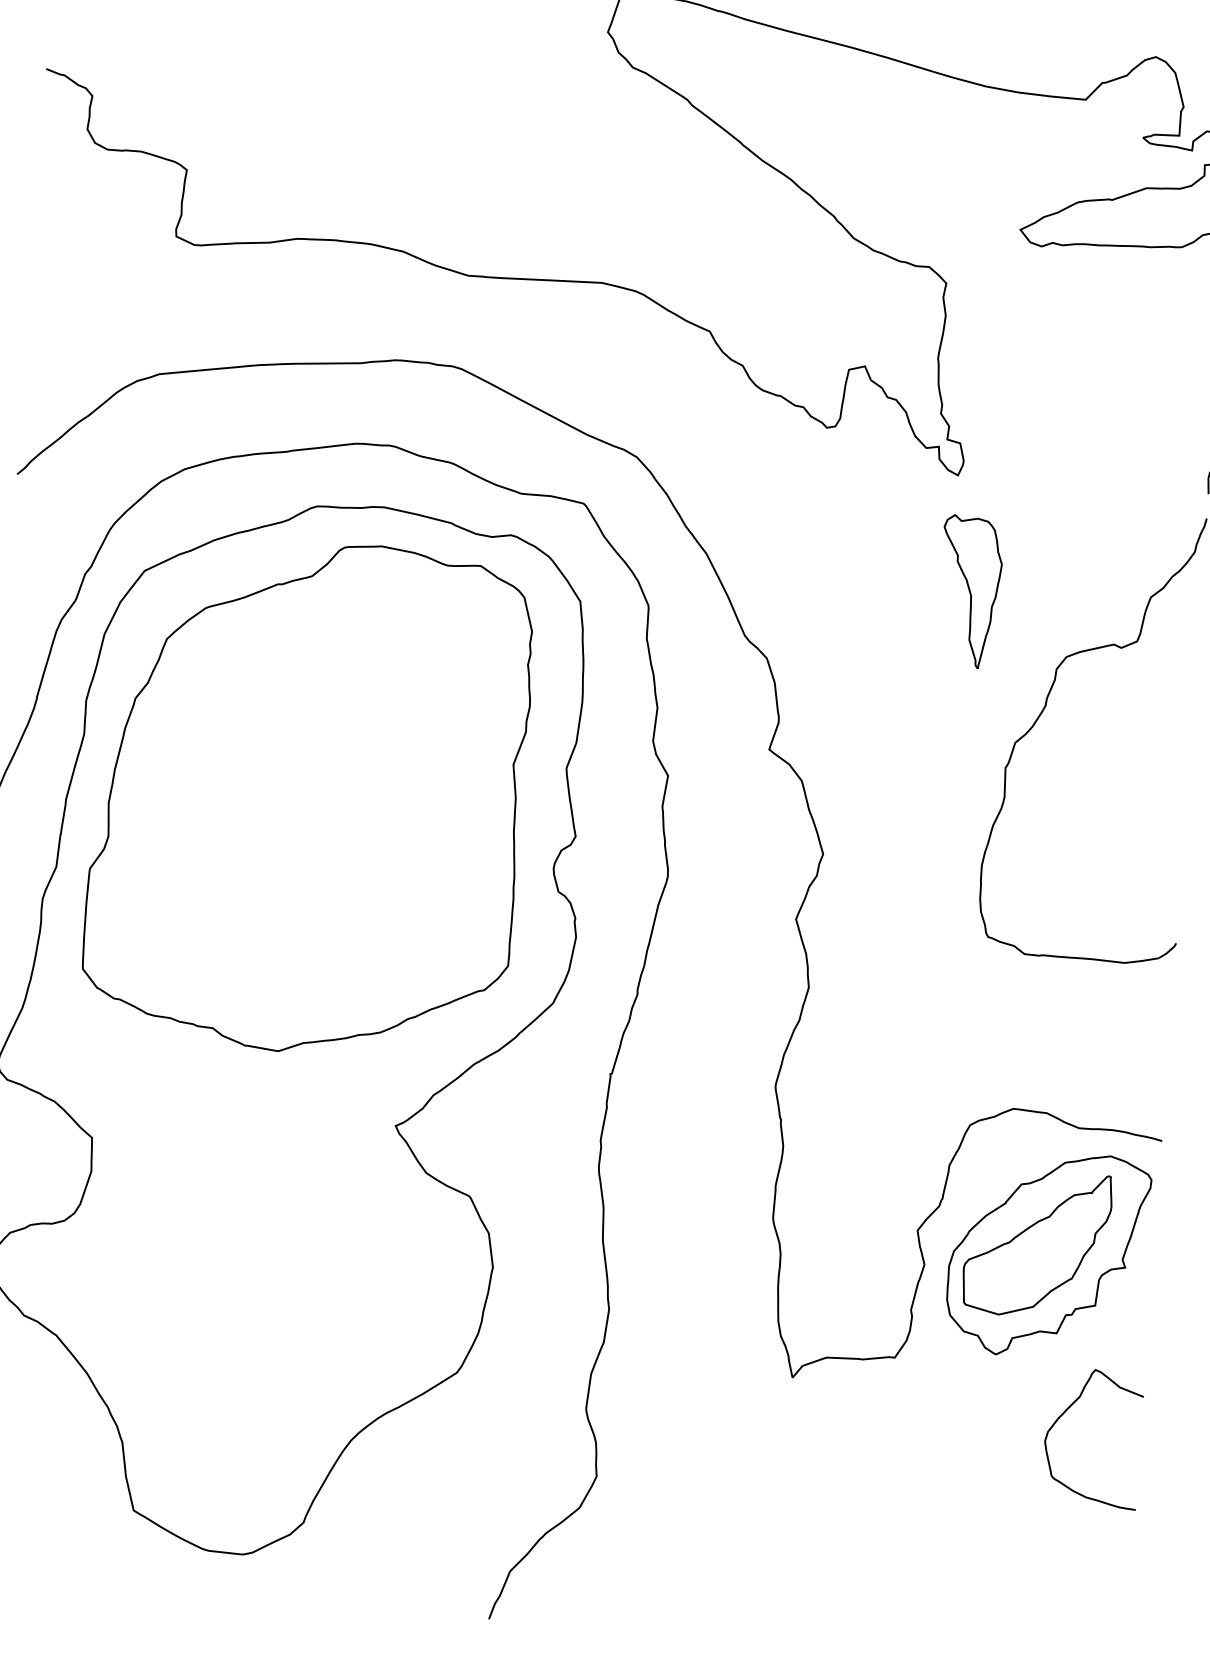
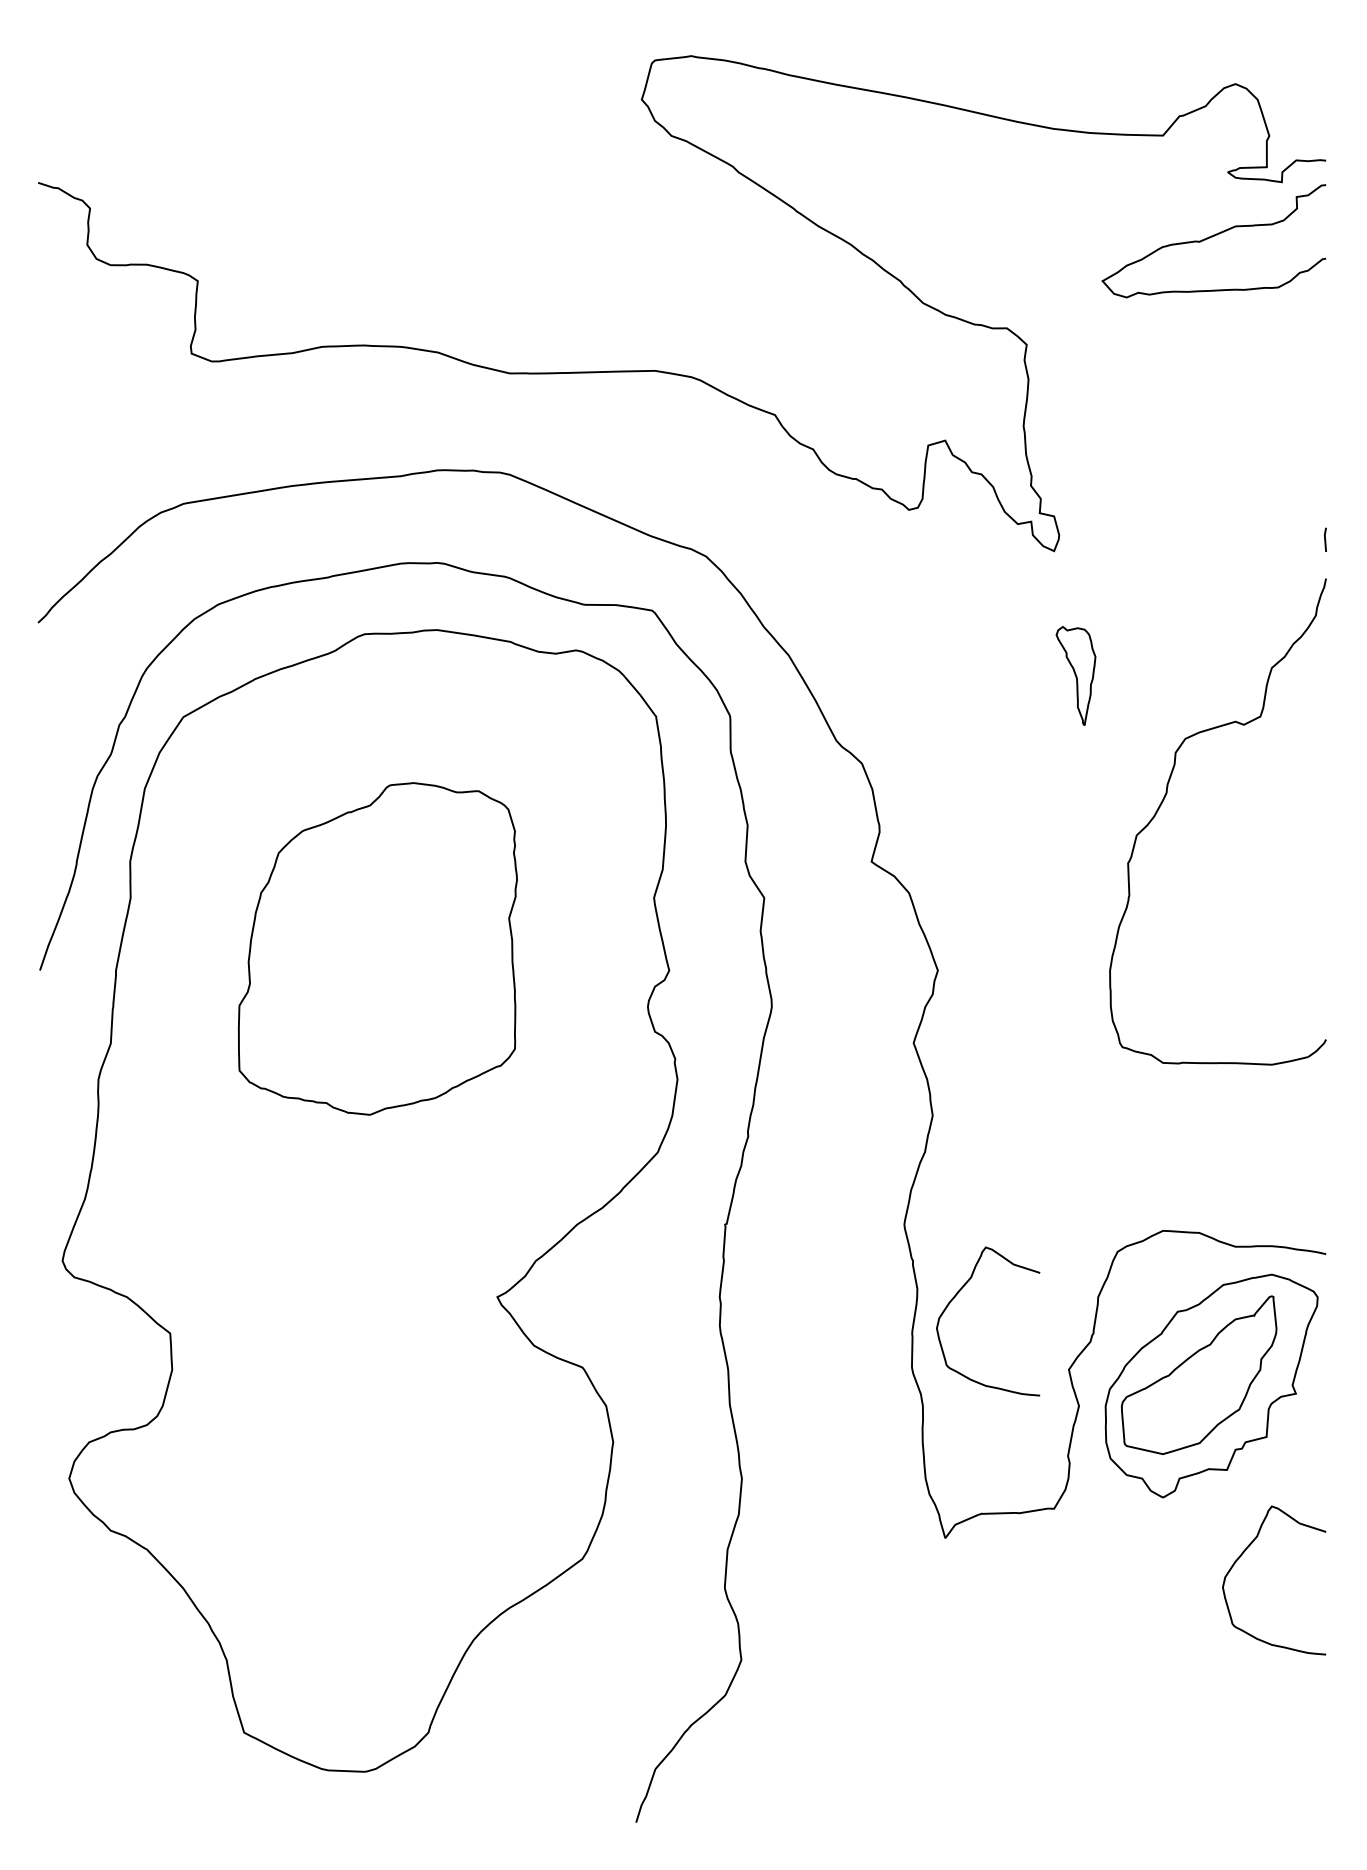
part: (969, 591) -> (1075, 675), size x0.6
part: (308, 796) -> (377, 948), size x0.6
curve: (818, 1155) -> (956, 1296), added

